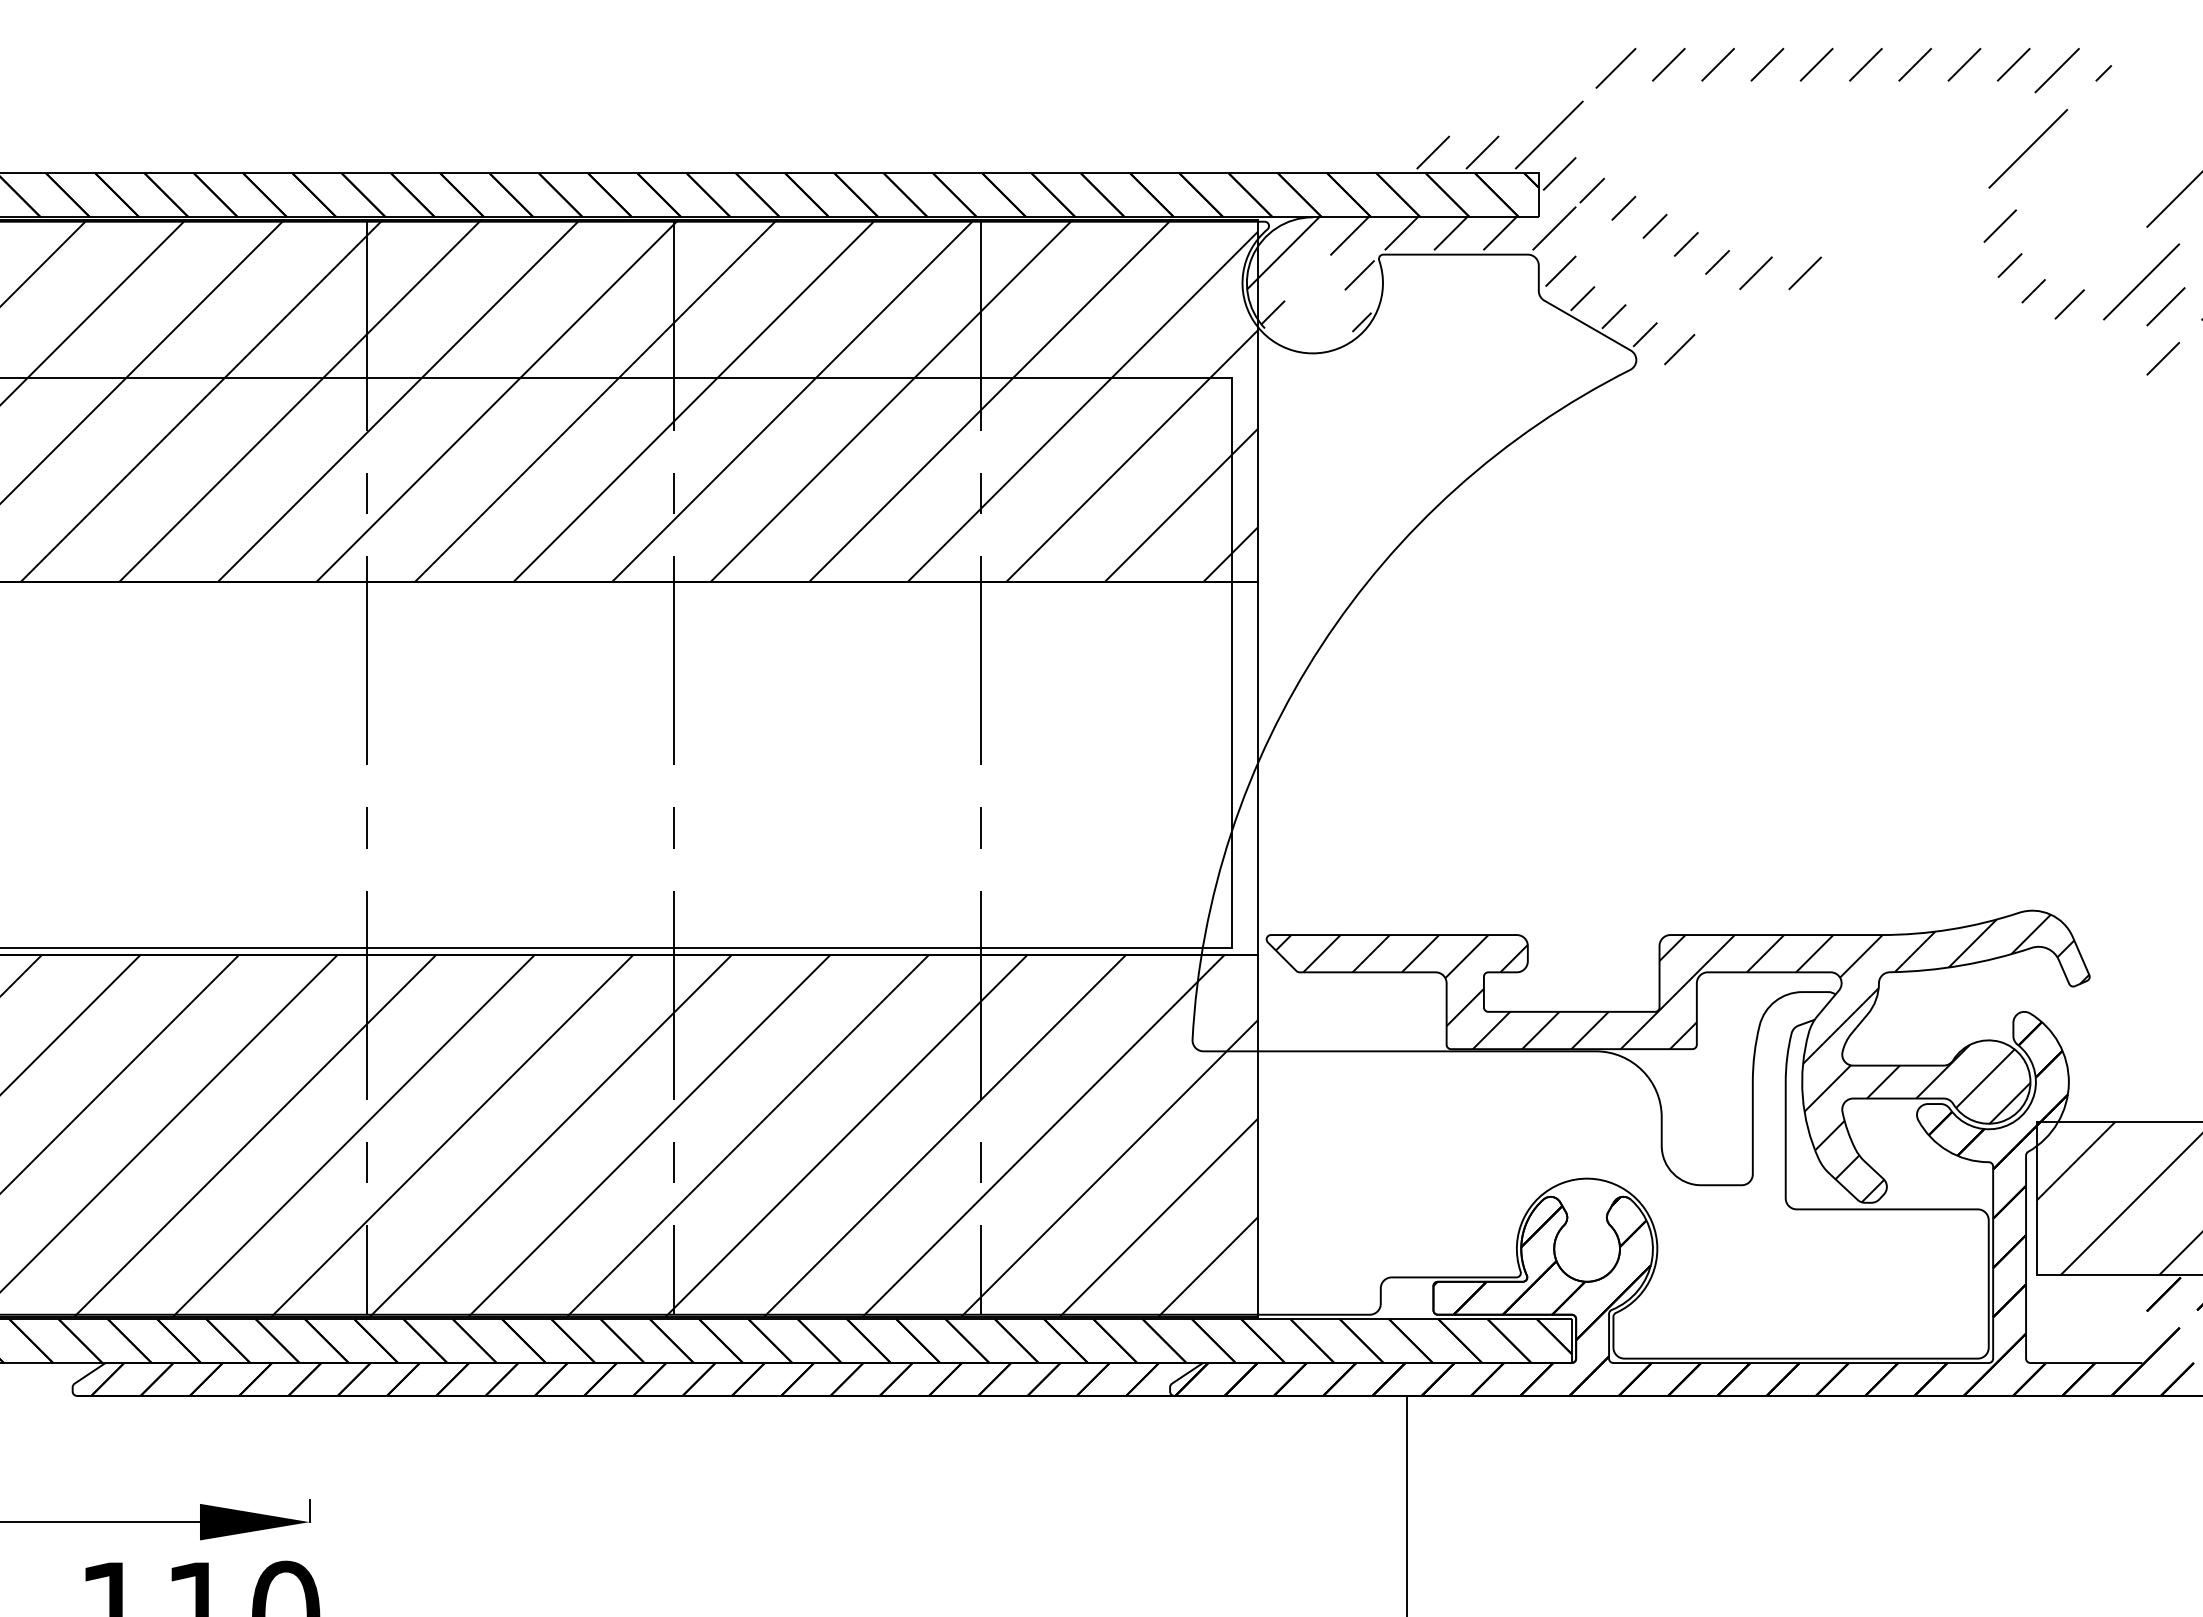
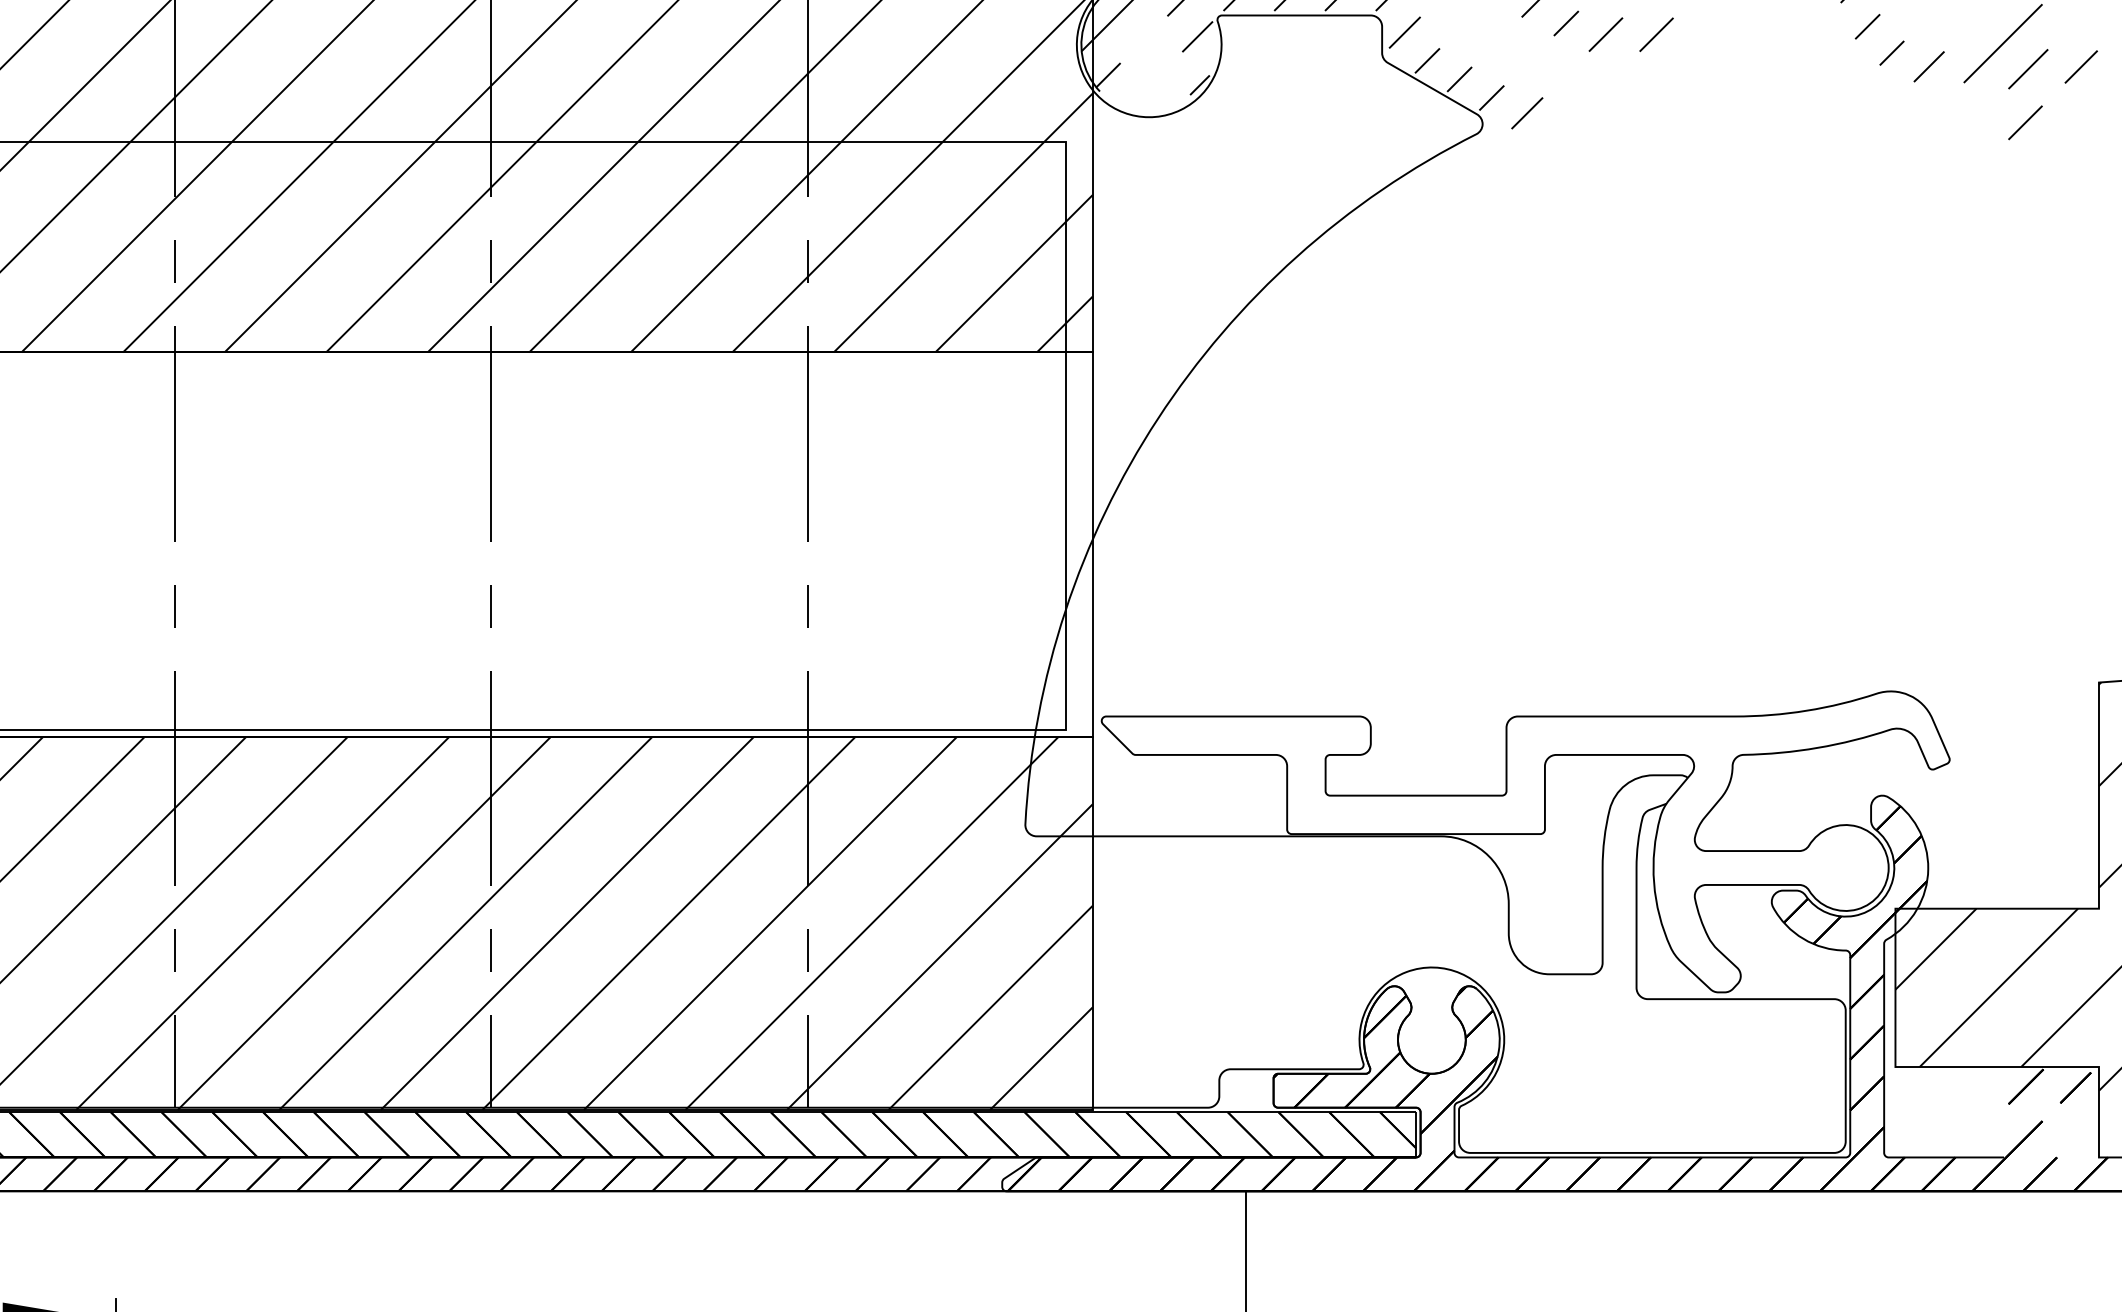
hatch: (1682, 1058) -> (1530, 843), removed

